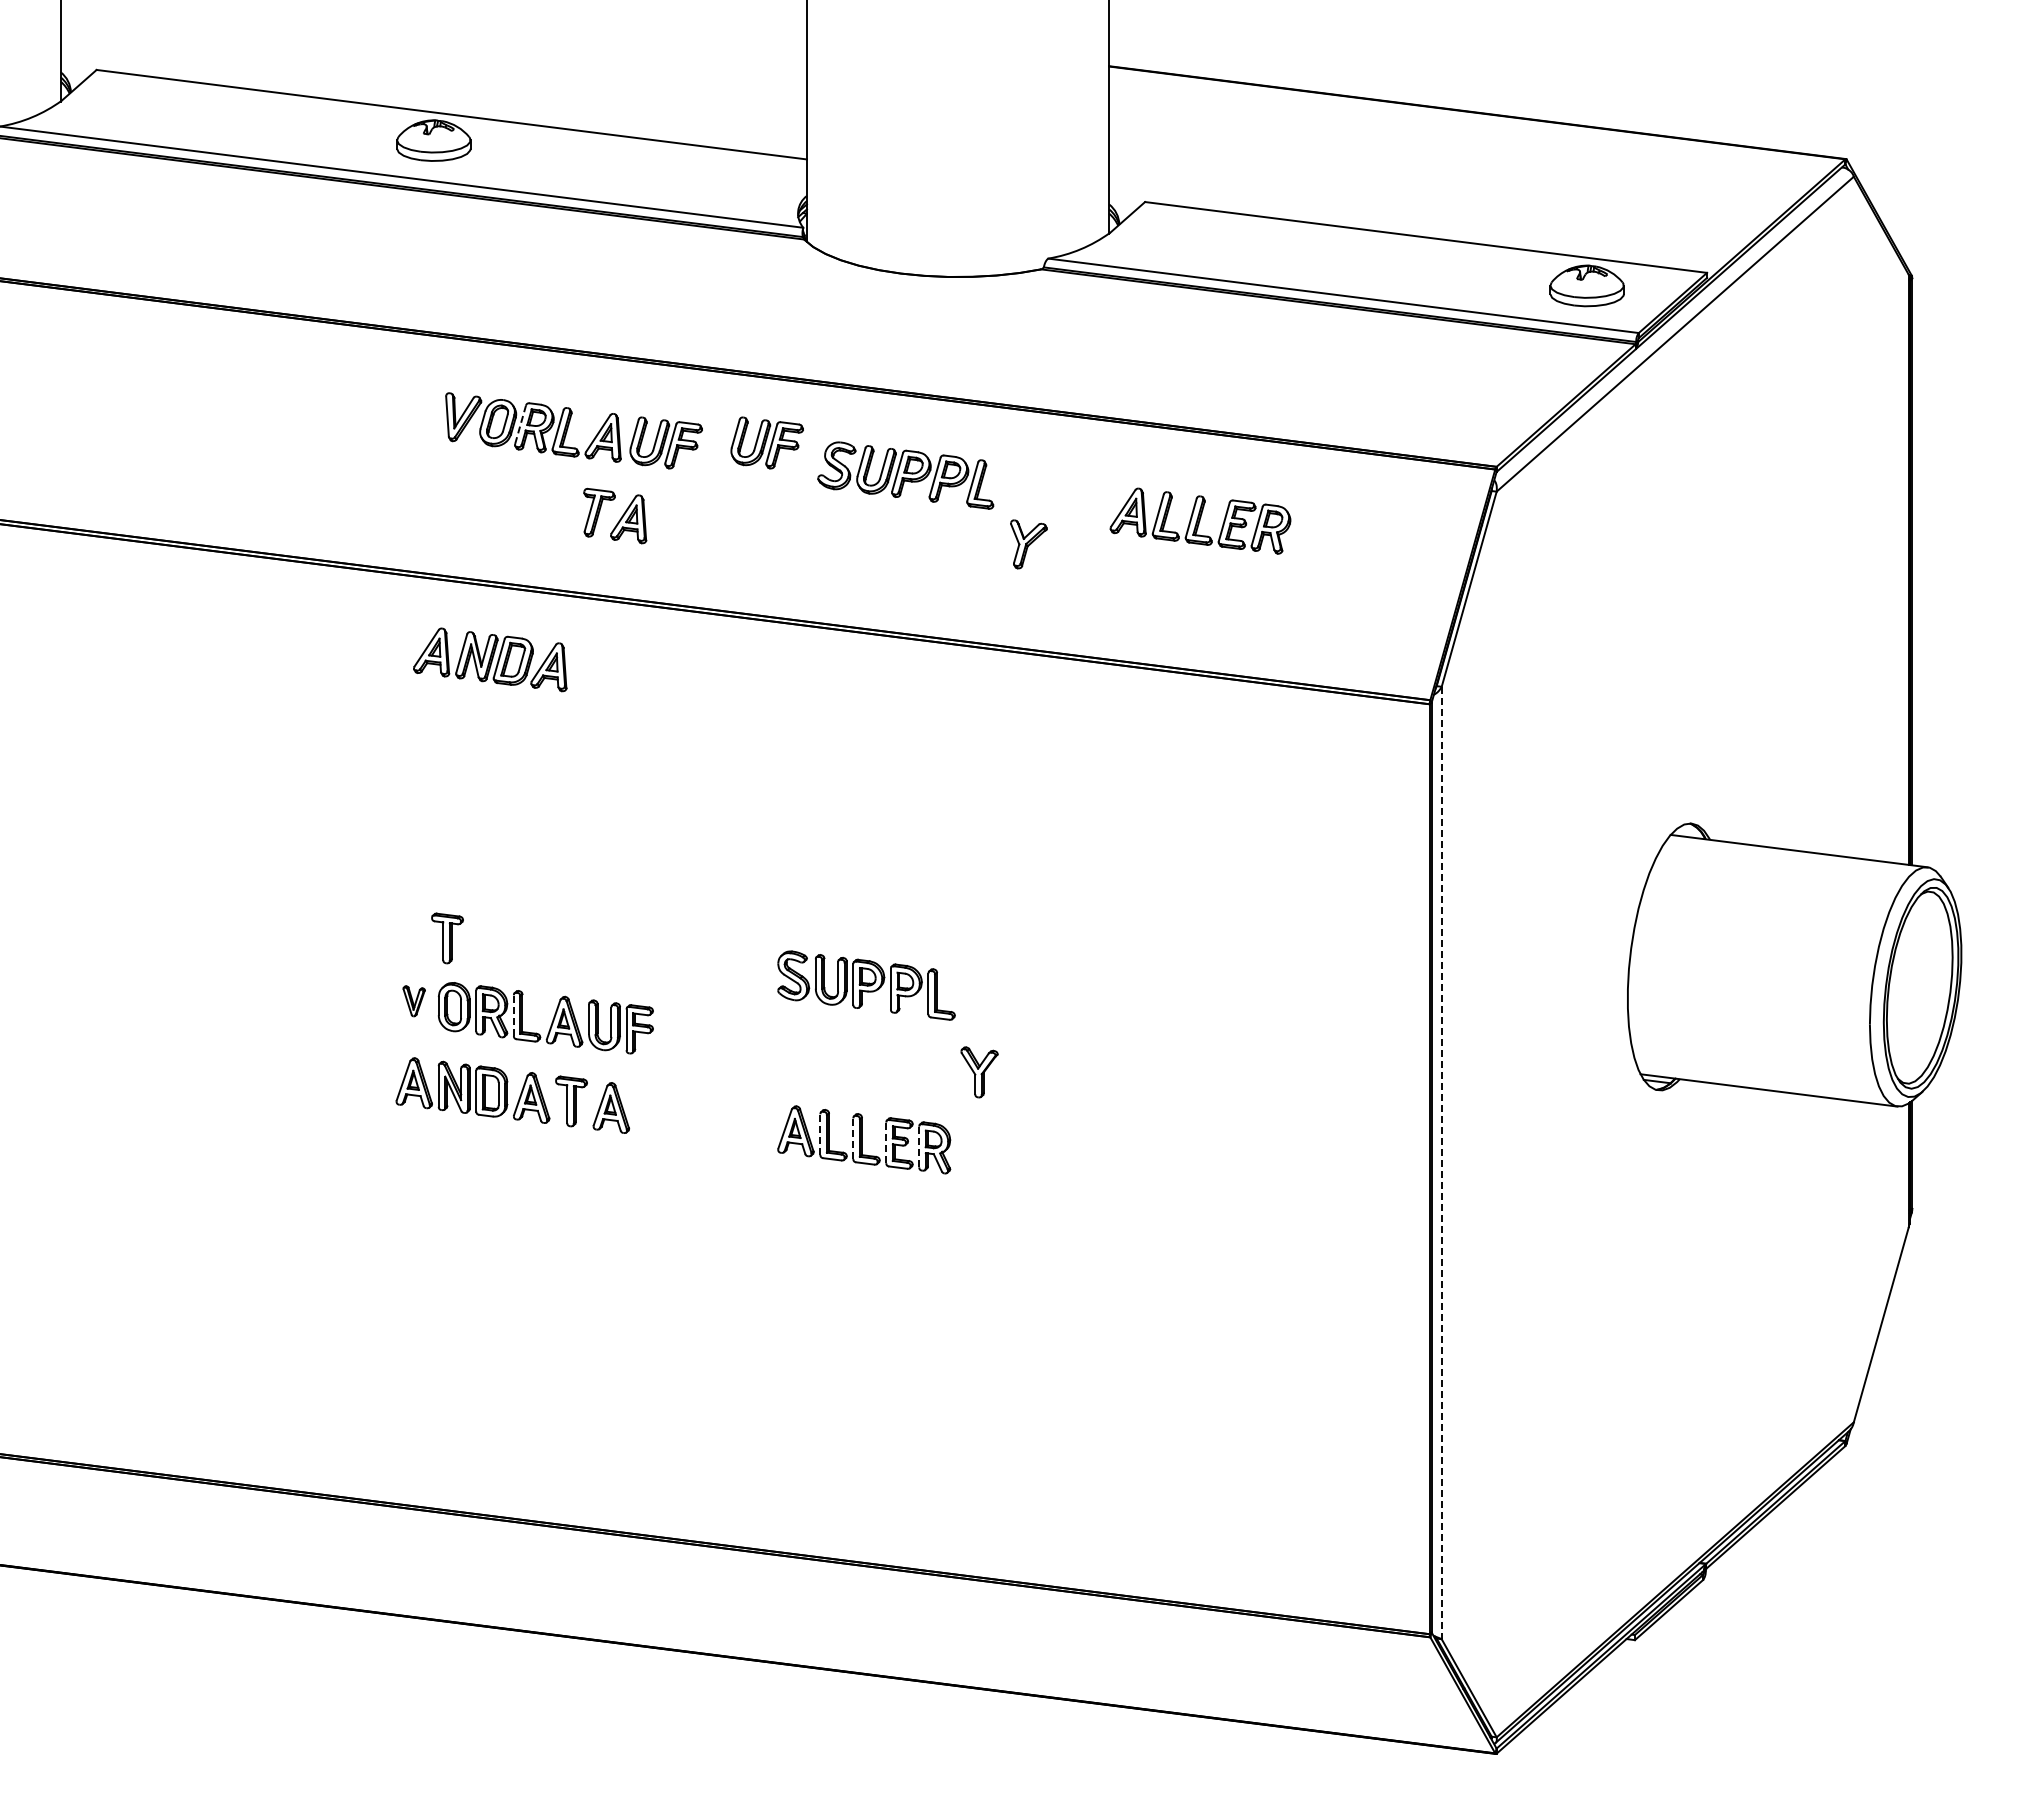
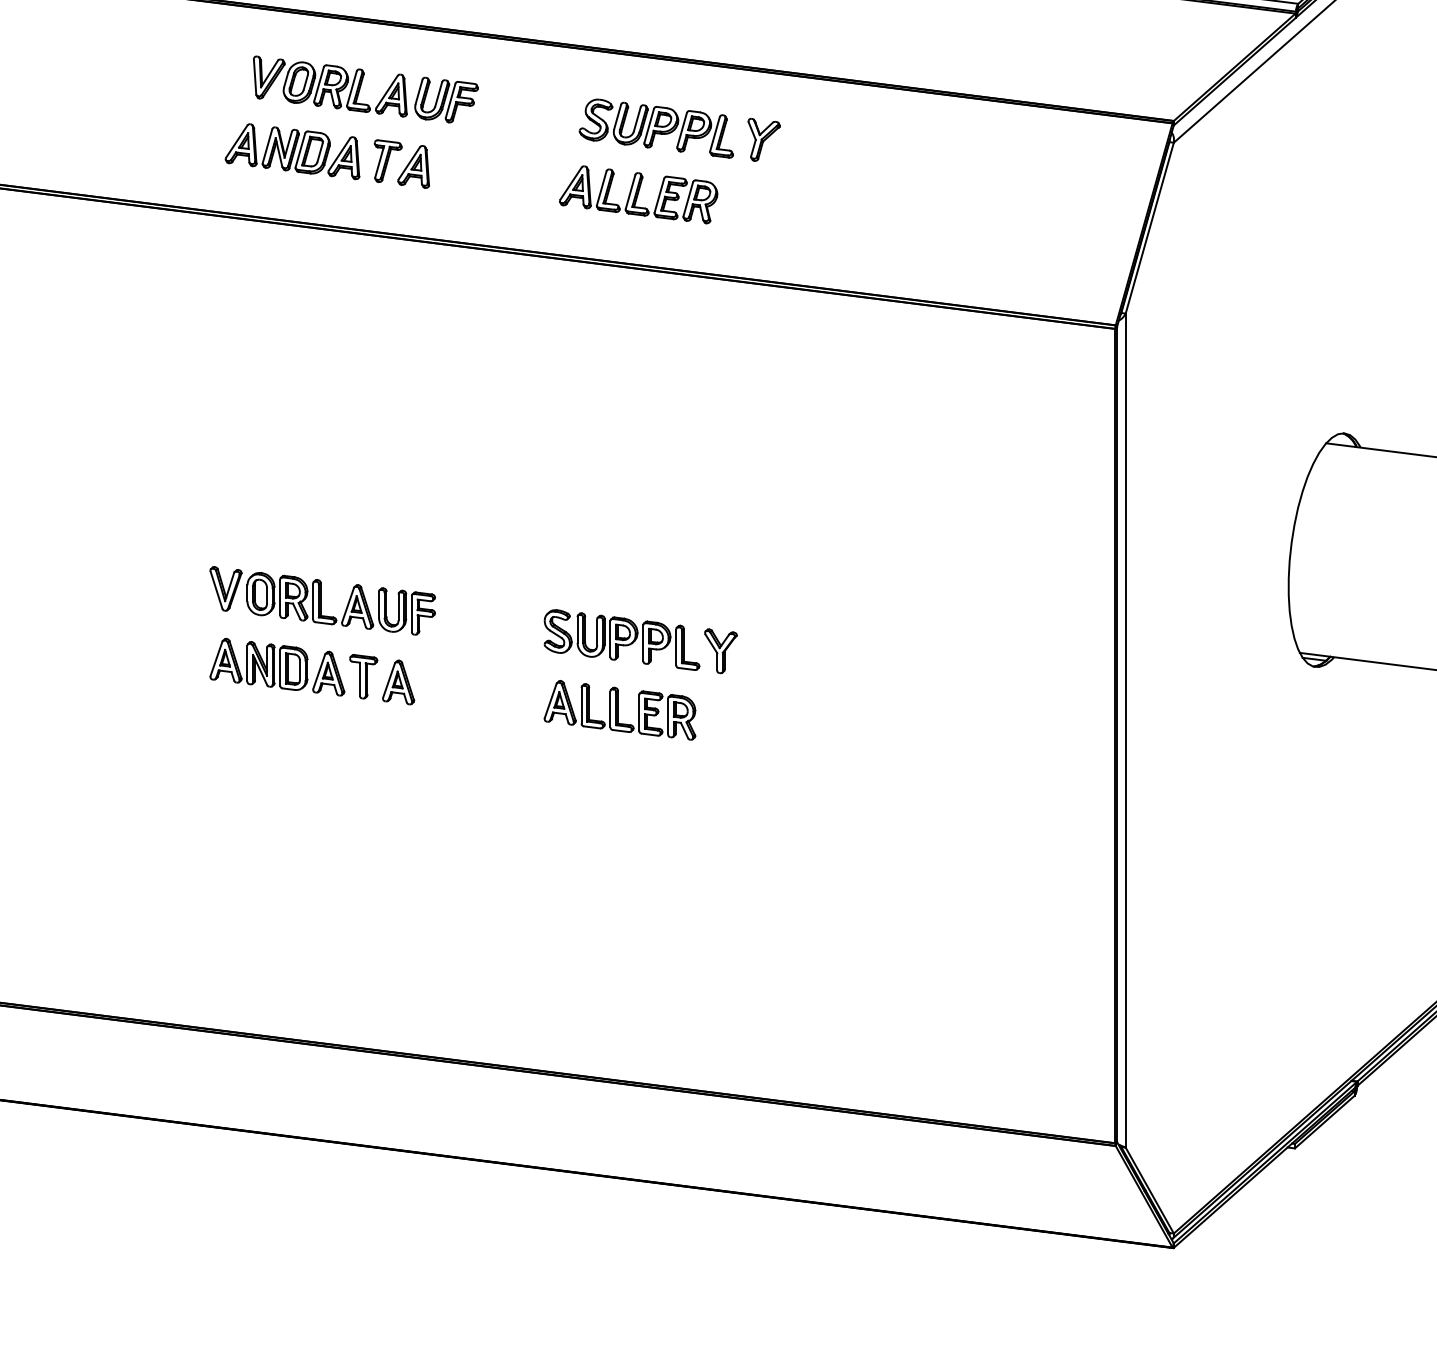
line: (520, 424) -> (319, 83), dashed -> solid
part: (766, 442) -> (534, 99), removed
part: (1200, 520) -> (638, 194), moved
part: (1028, 544) -> (763, 139), moved
part: (490, 659) -> (292, 151), moved
part: (447, 938) -> (255, 534), removed
part: (866, 985) -> (621, 639), moved
part: (413, 1001) -> (225, 589), size x1.67
line: (513, 1015) -> (312, 601), dashed -> solid
line: (820, 1134) -> (581, 705), dashed -> solid
line: (853, 1138) -> (610, 709), dashed -> solid
line: (886, 1142) -> (639, 712), dashed -> solid
line: (919, 1146) -> (668, 716), dashed -> solid
line: (1441, 1163) -> (1125, 731), dashed -> solid

